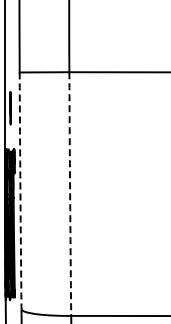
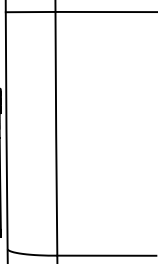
arc: (20, 190) -> (6, 130), dashed -> solid
arc: (70, 194) -> (56, 134), dashed -> solid

